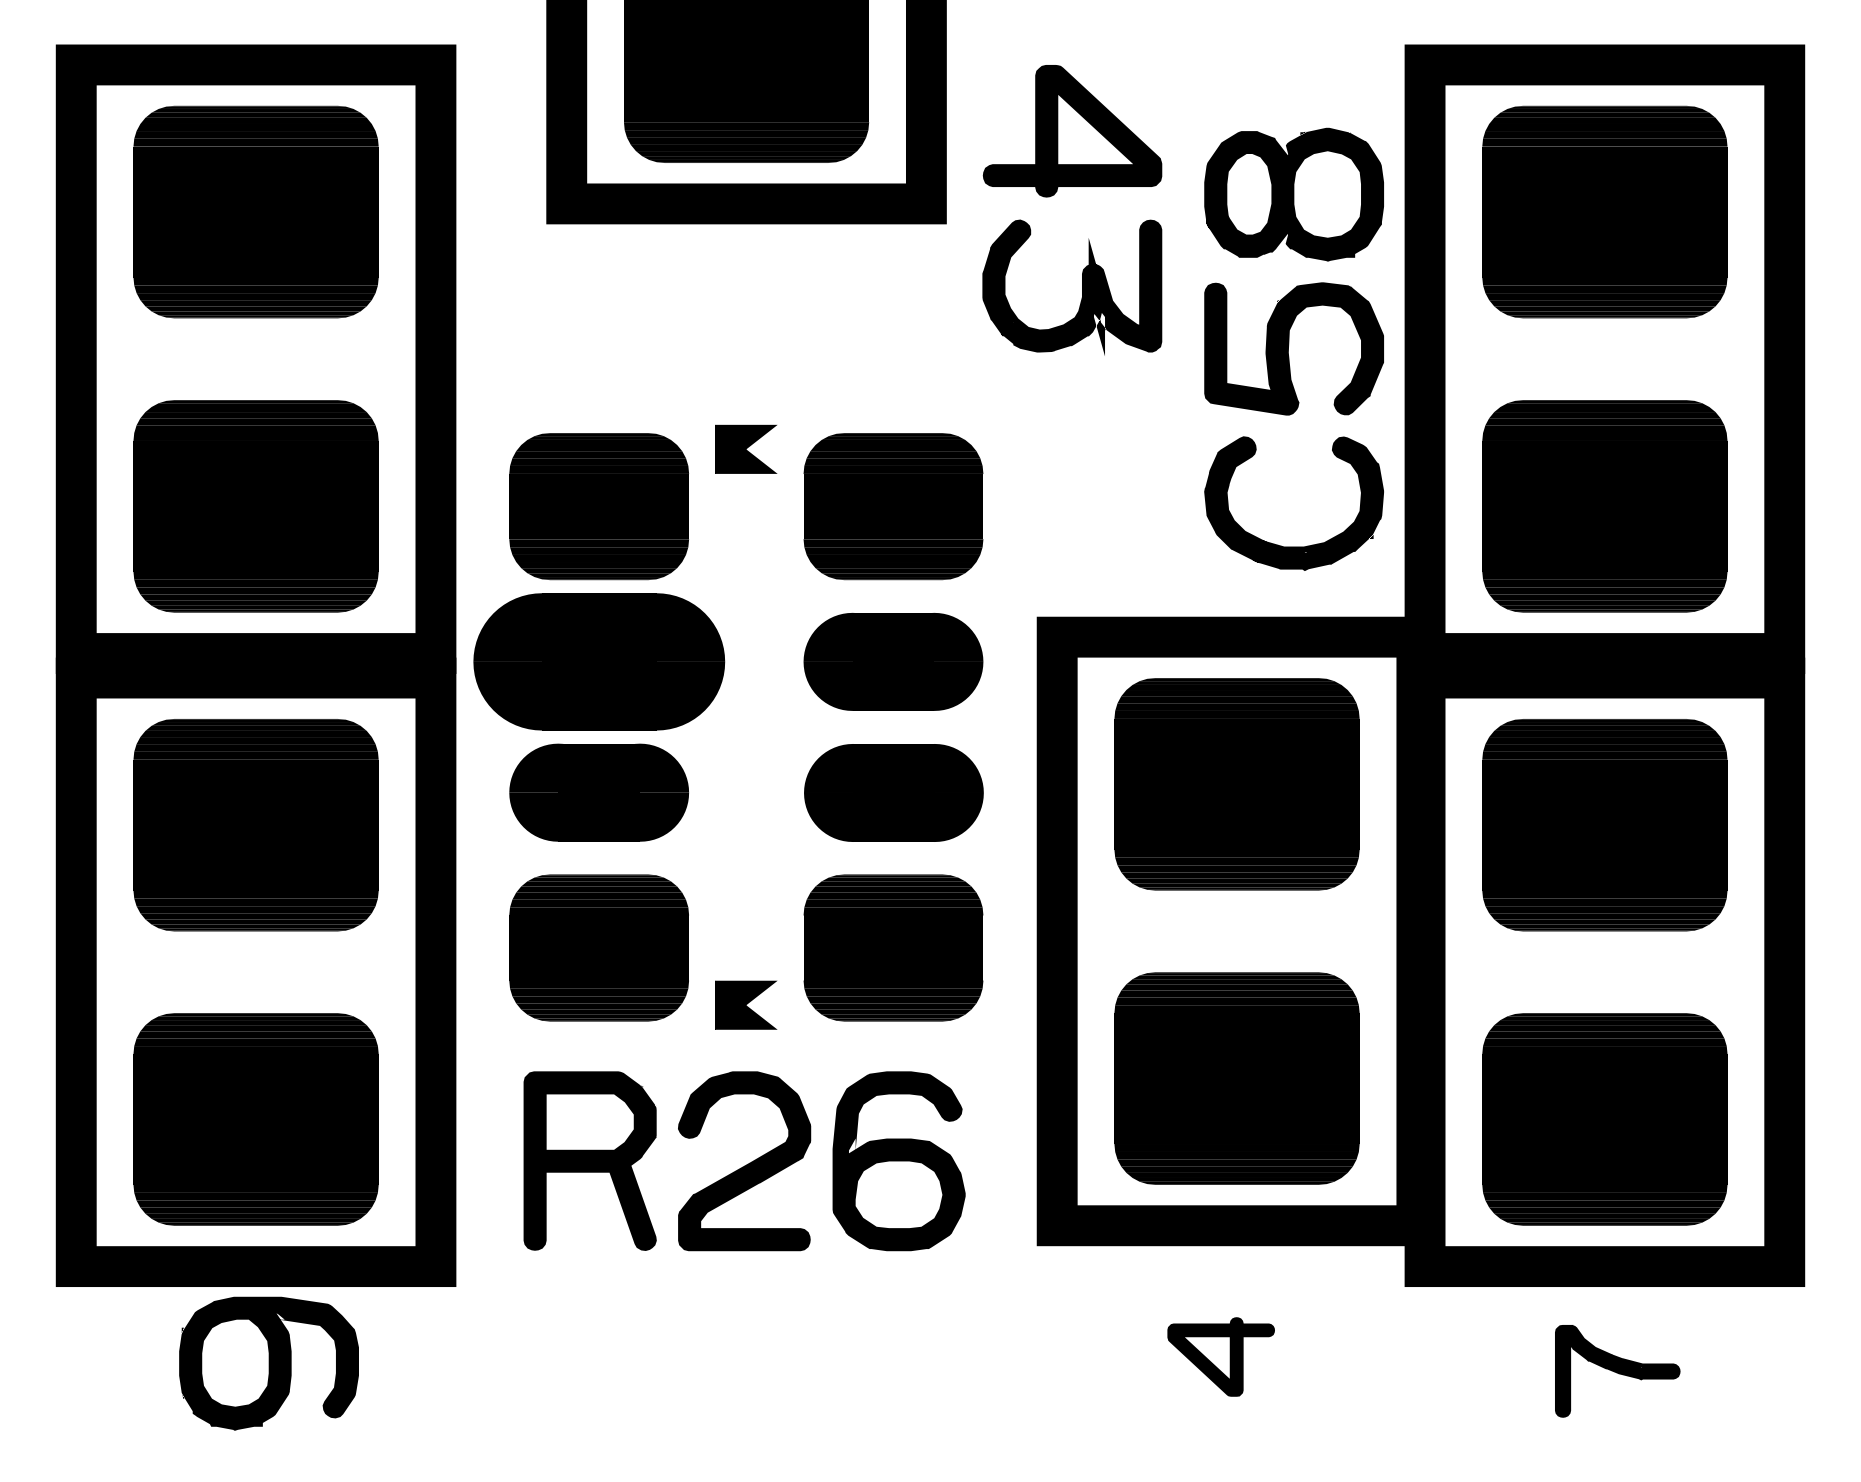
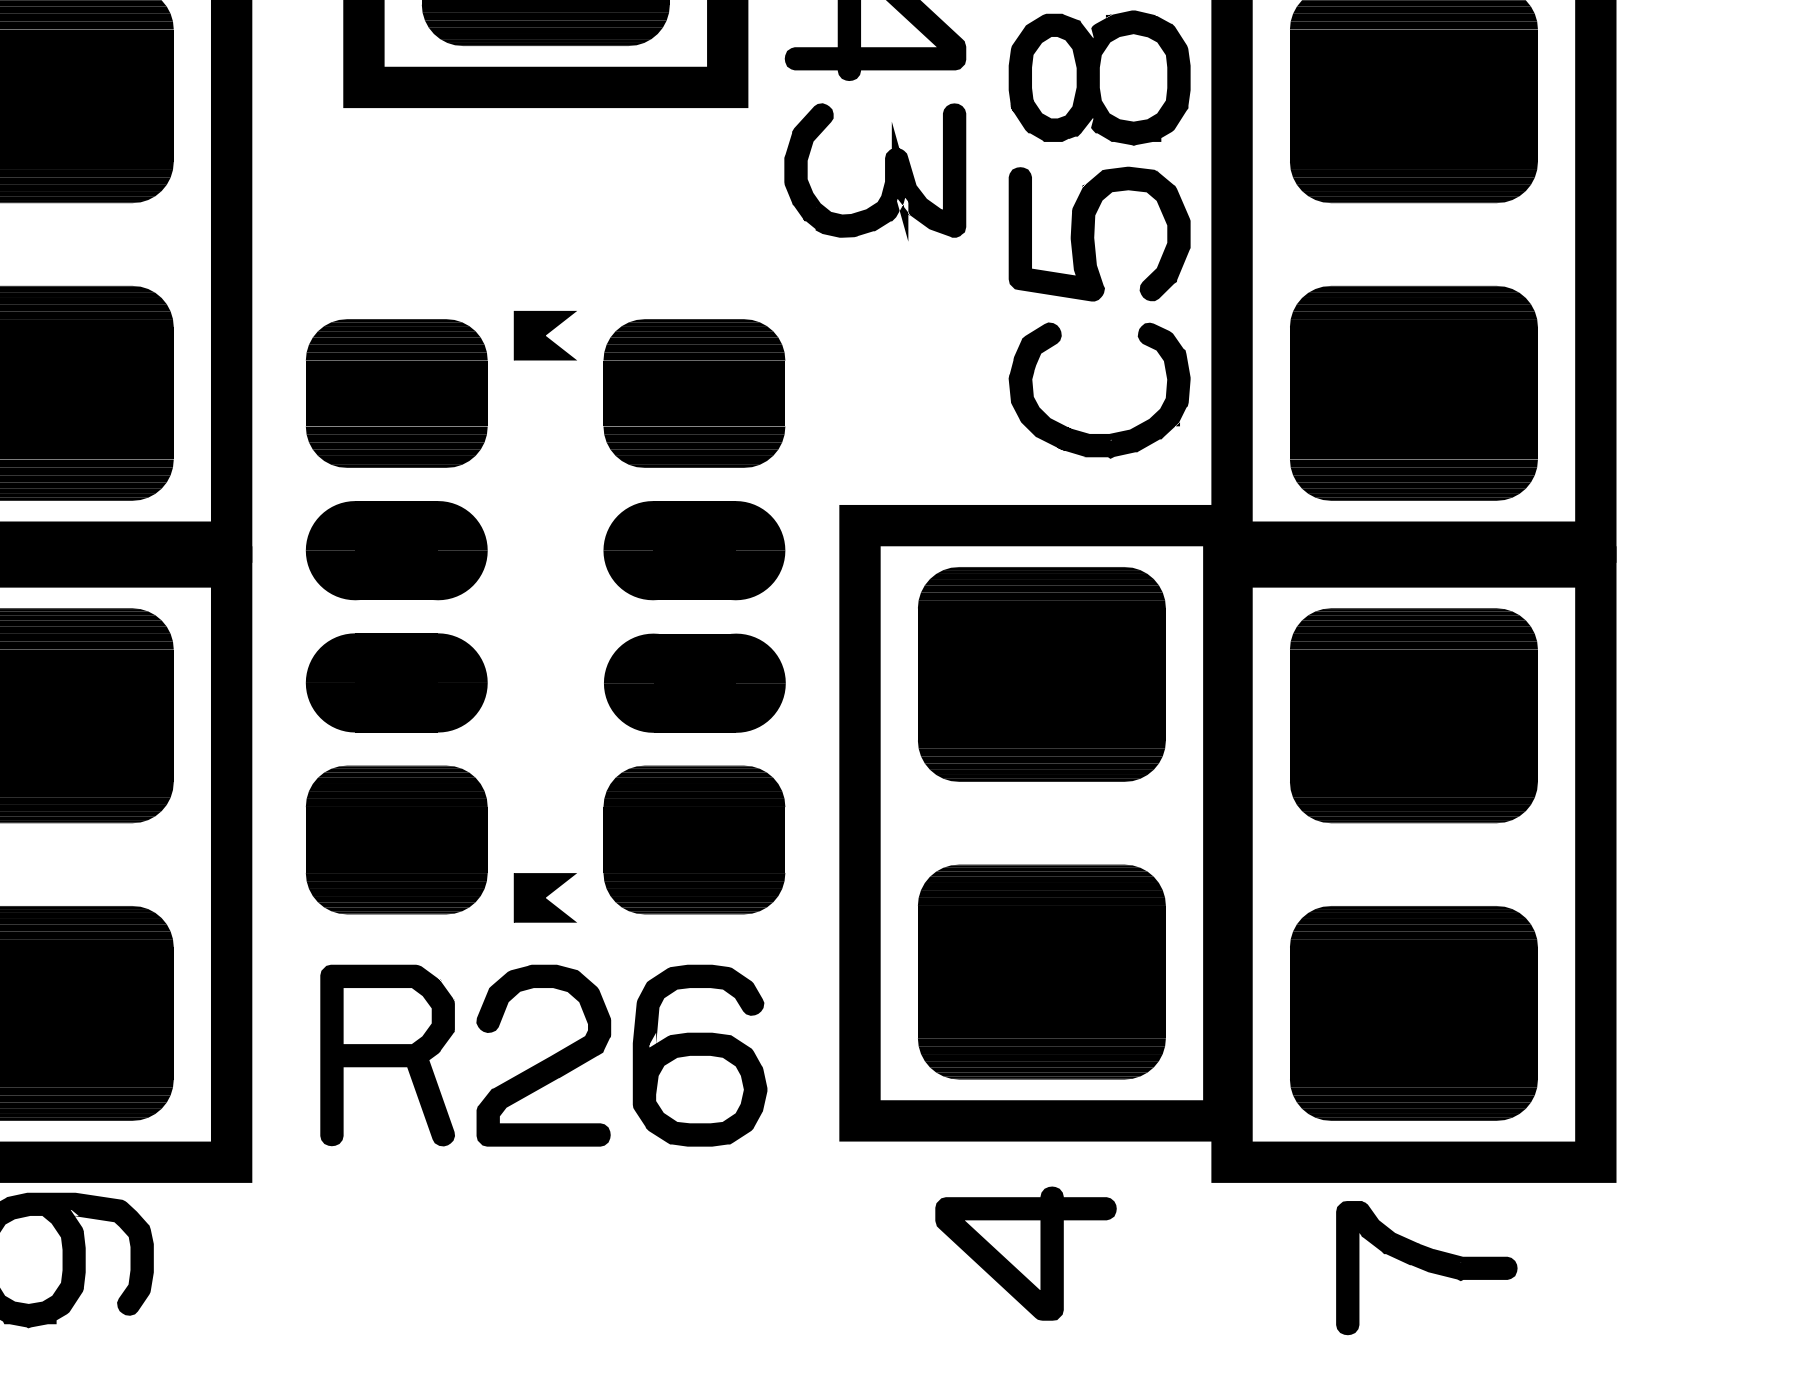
part: (598, 661) -> (396, 550), size x0.71
part: (1220, 1356) -> (1025, 1253), size x1.67
part: (1617, 1371) -> (1426, 1268), size x1.43

